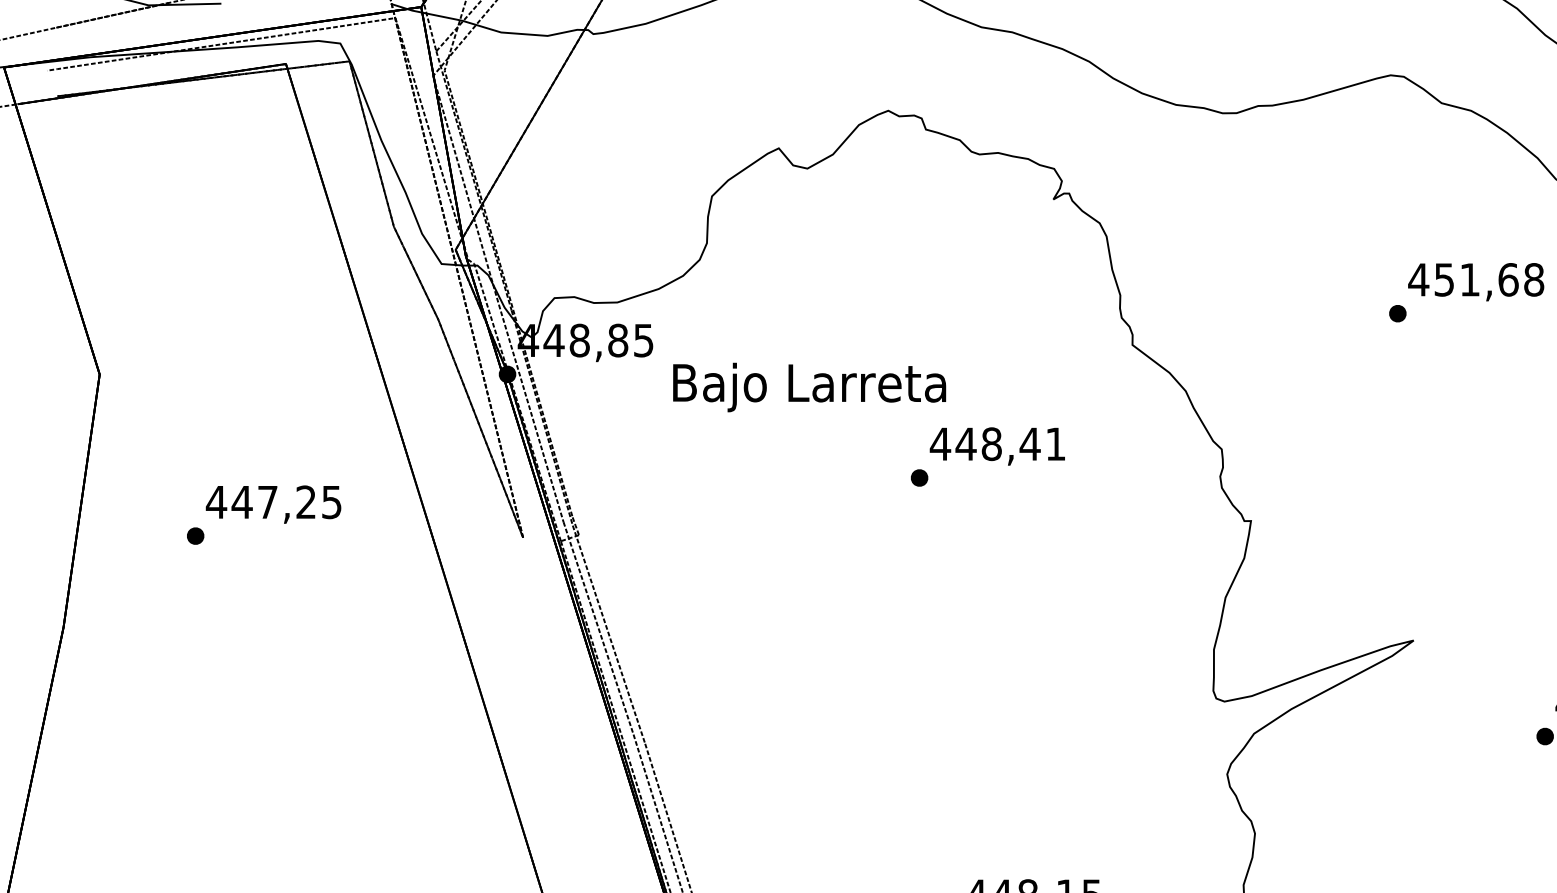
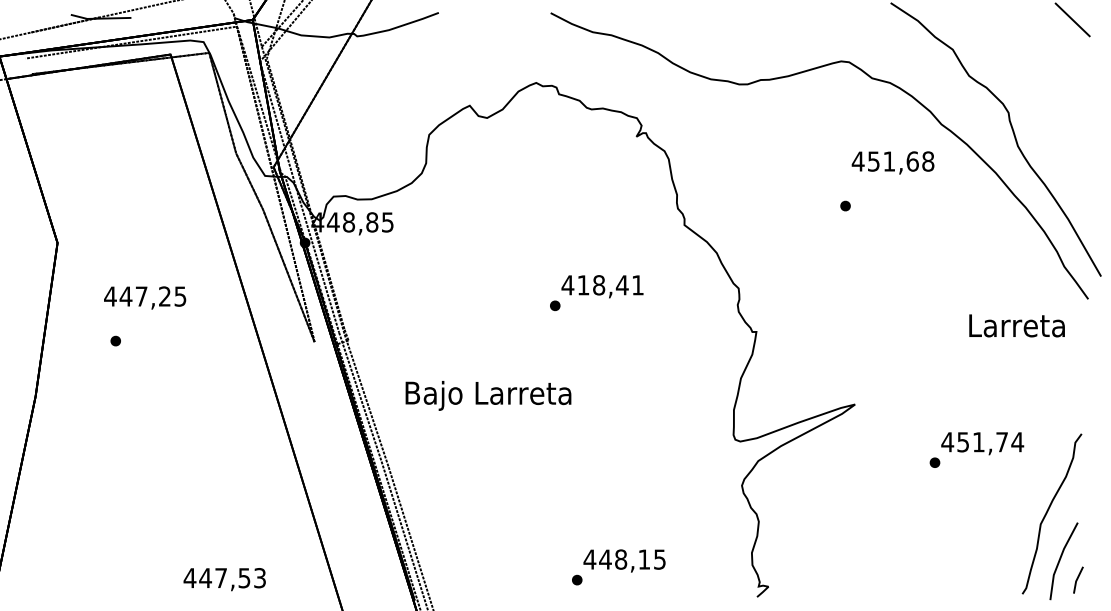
text: (1475, 281) -> (892, 162), moved
text: (809, 386) -> (488, 395), moved
text: (966, 444) -> (583, 285), 448,41 -> 418,41
text: (274, 503) -> (145, 297), moved

